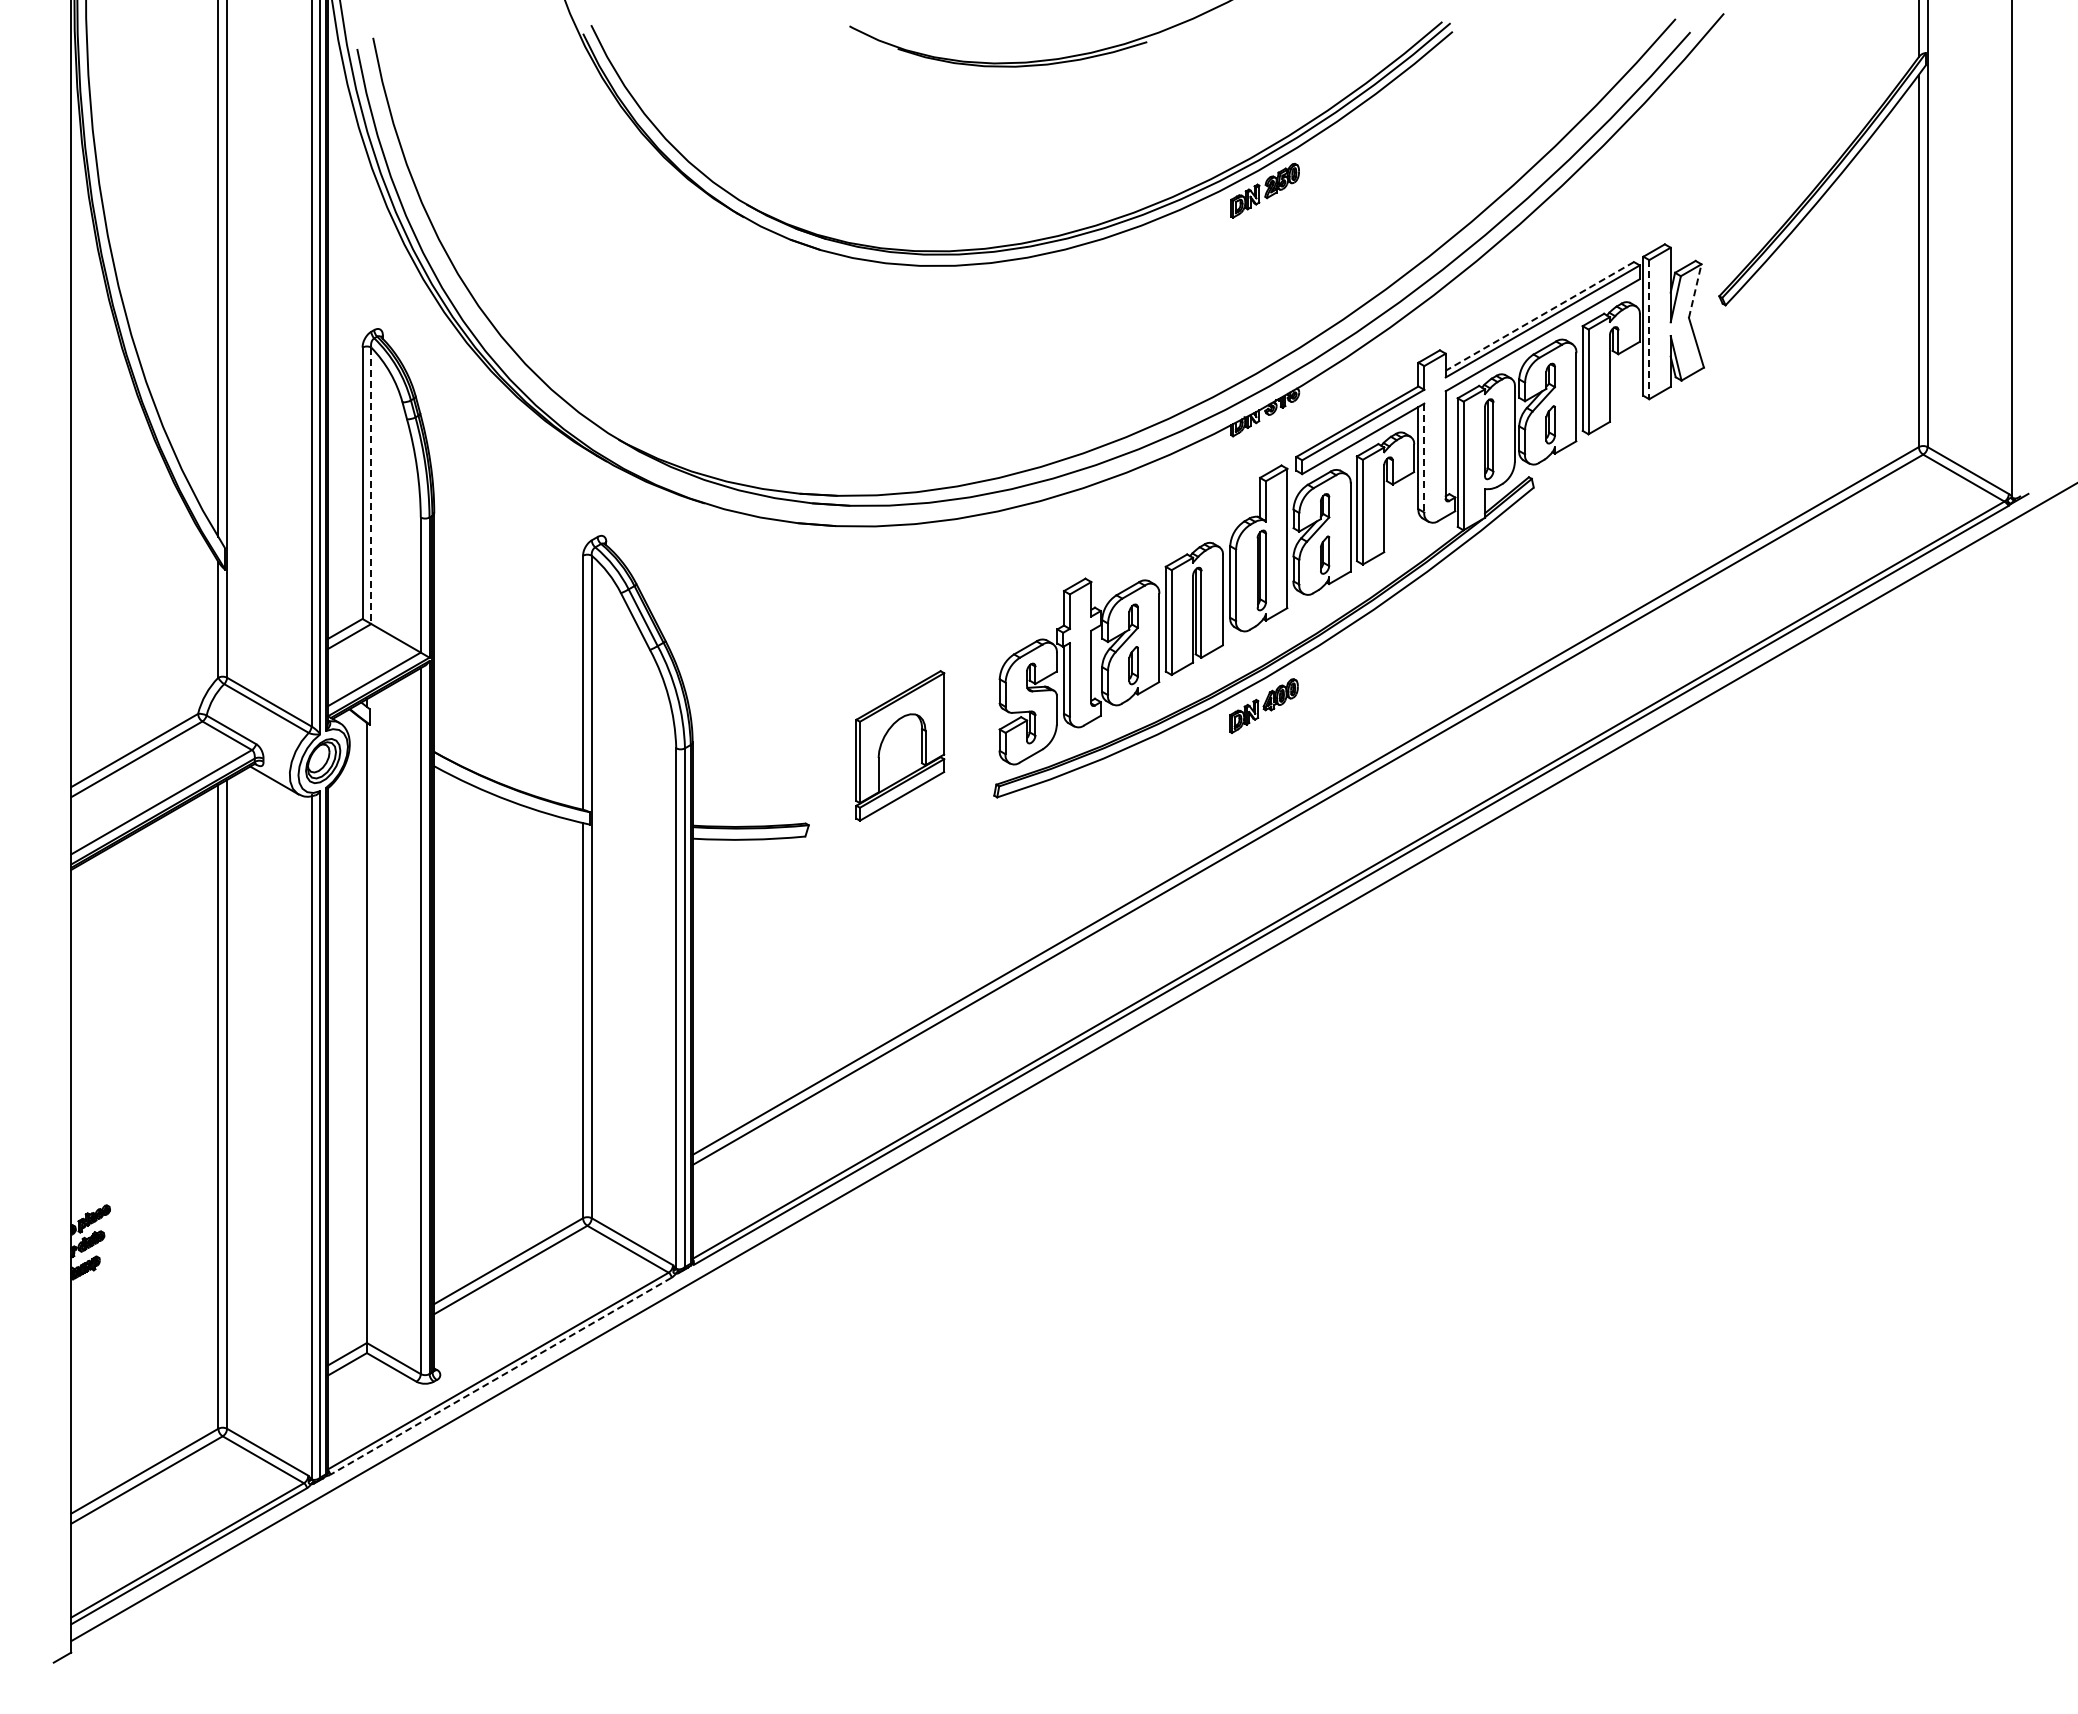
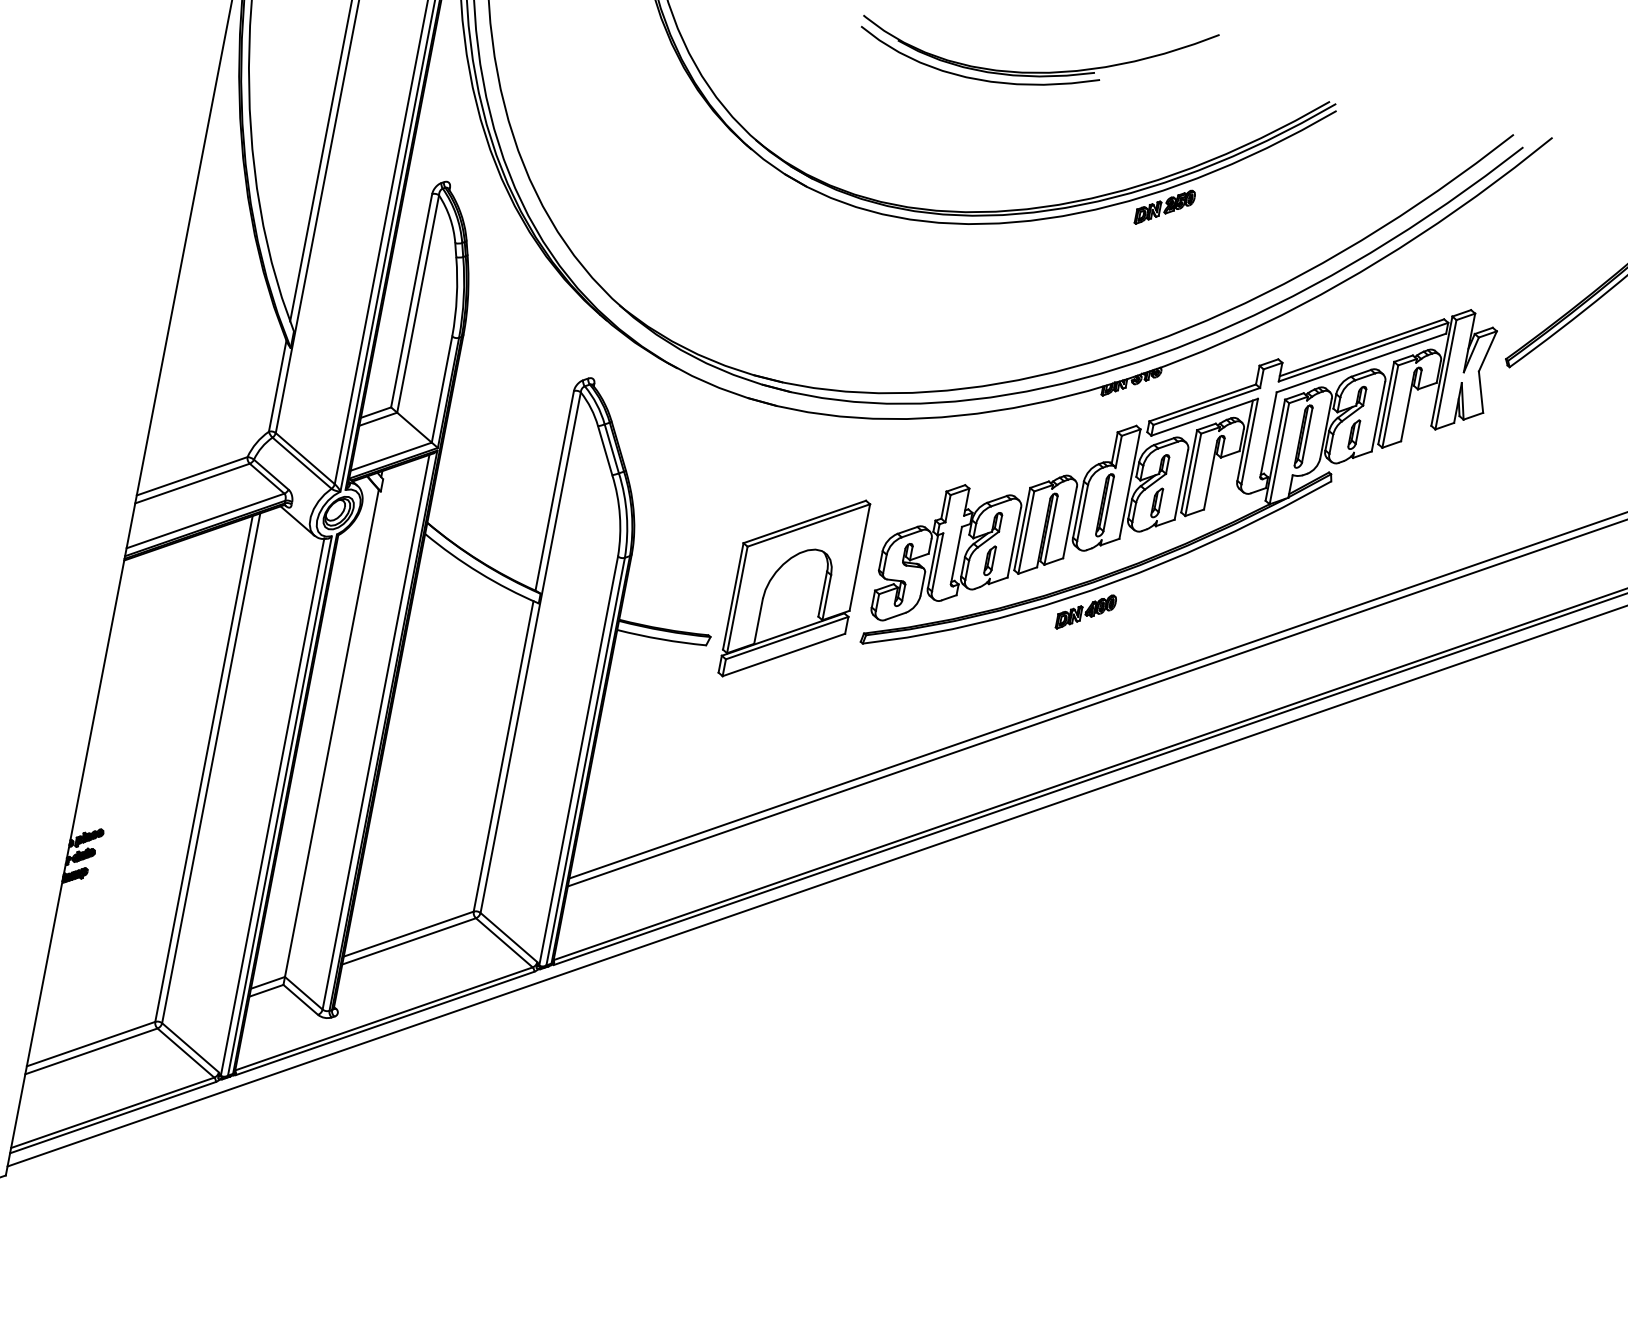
curve: (1003, 76) -> (976, 78), added
line: (1695, 291) -> (1488, 351), dashed -> solid
line: (1539, 316) -> (1361, 347), dashed -> solid
line: (1649, 329) -> (1446, 374), dashed -> solid
line: (1424, 458) -> (1249, 441), dashed -> solid
line: (371, 486) -> (418, 304), dashed -> solid
part: (900, 745) -> (794, 588), size x1.67
line: (500, 1376) -> (384, 1023), dashed -> solid

